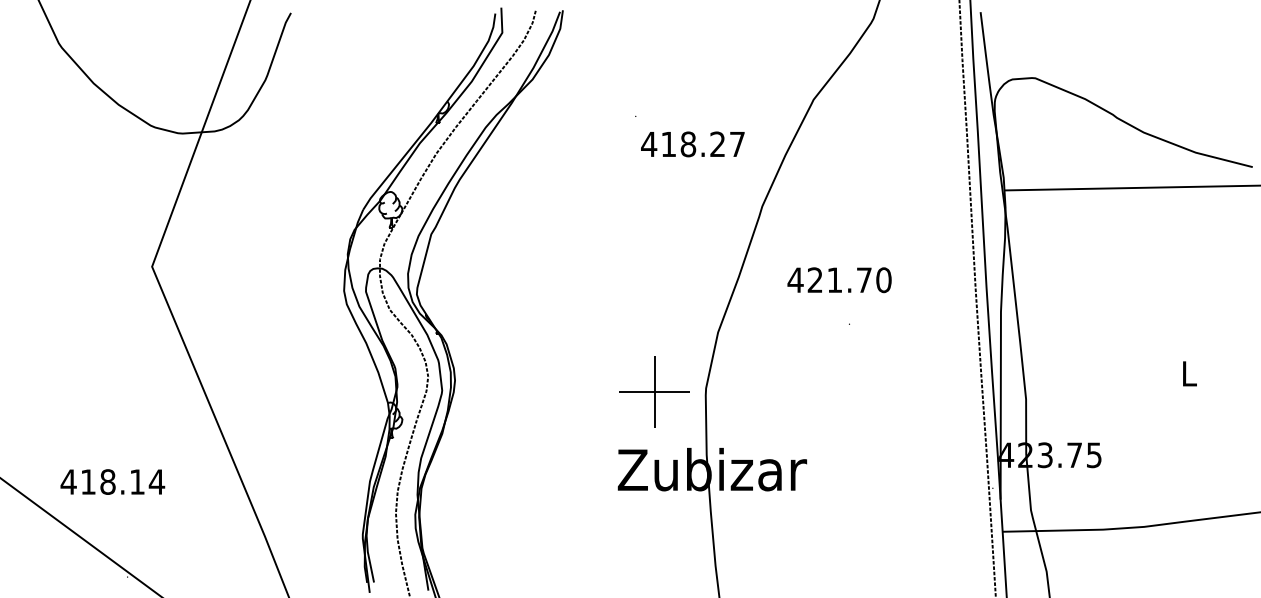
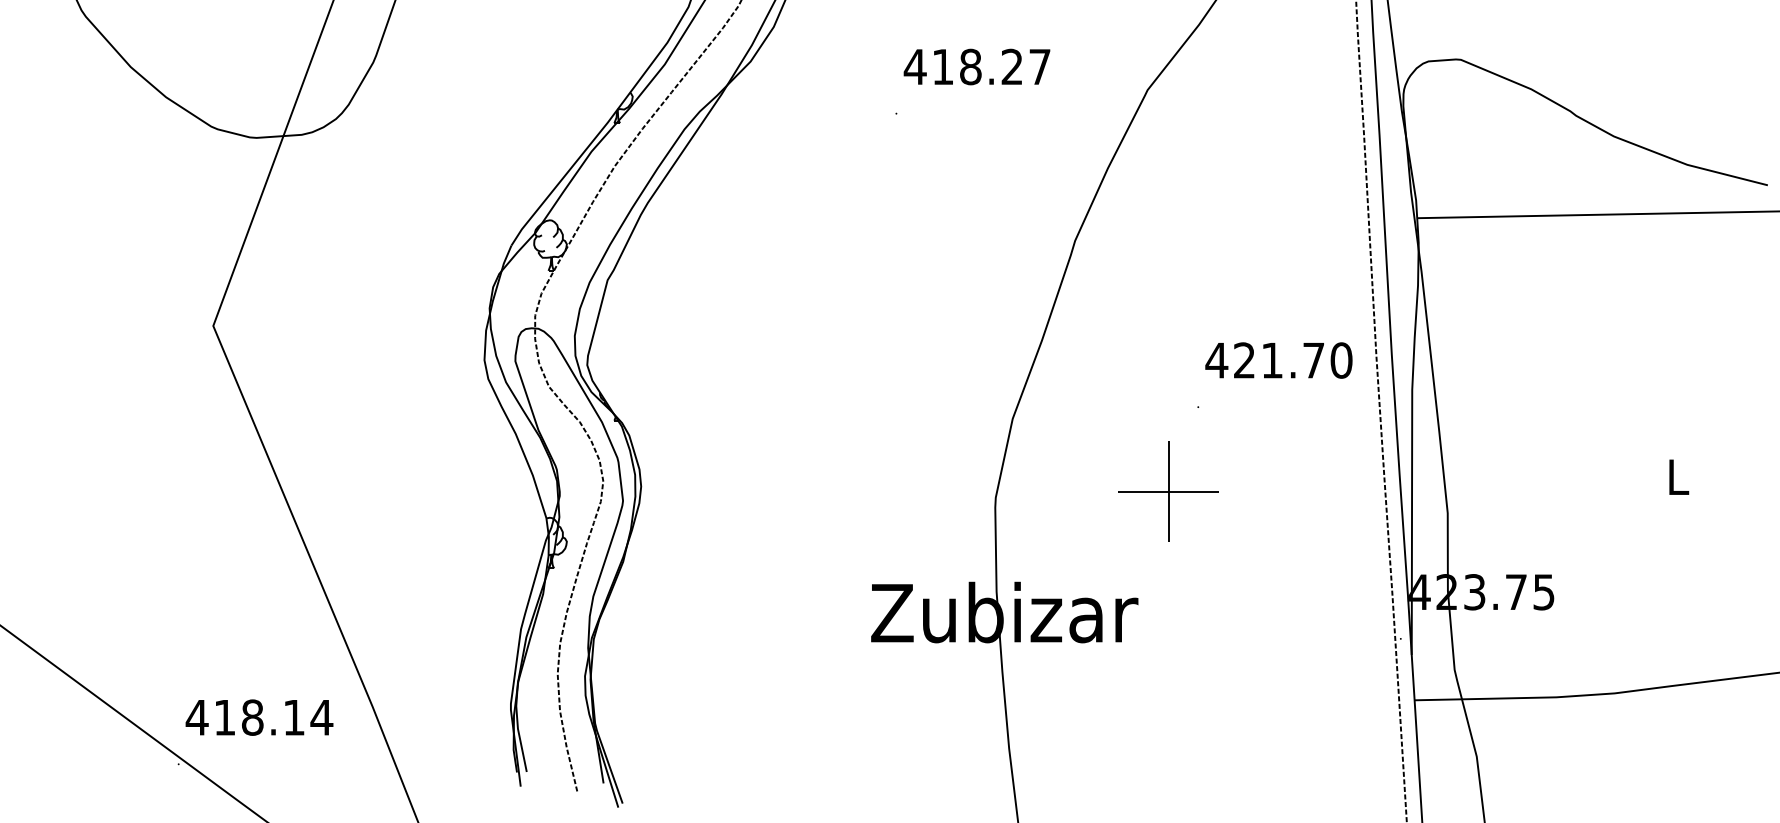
text: (692, 144) -> (976, 67), moved
text: (839, 280) -> (1278, 360), moved
part: (654, 391) -> (1168, 490), moved
text: (112, 481) -> (259, 716), moved

